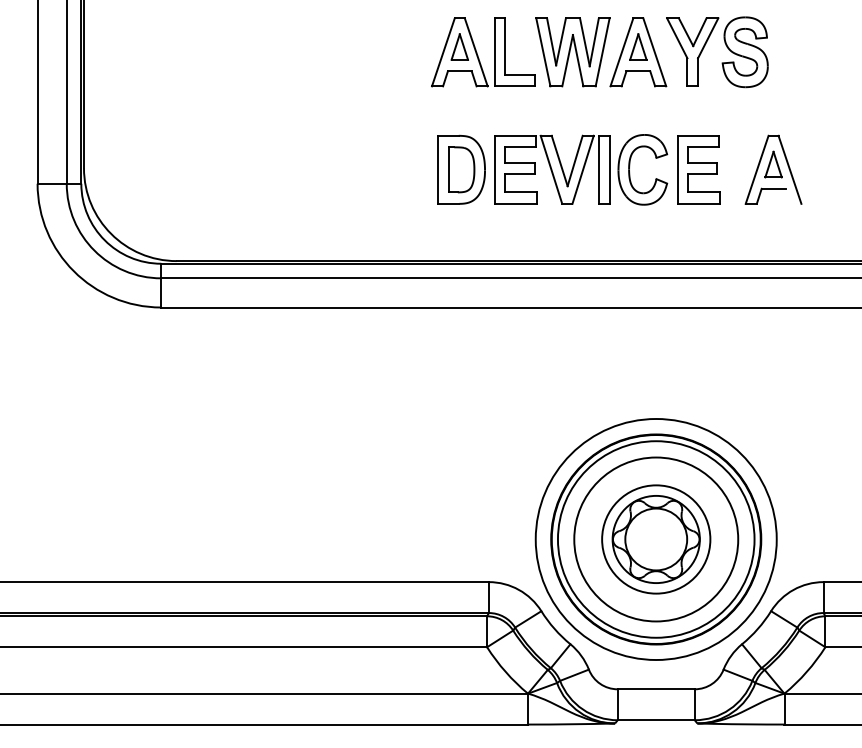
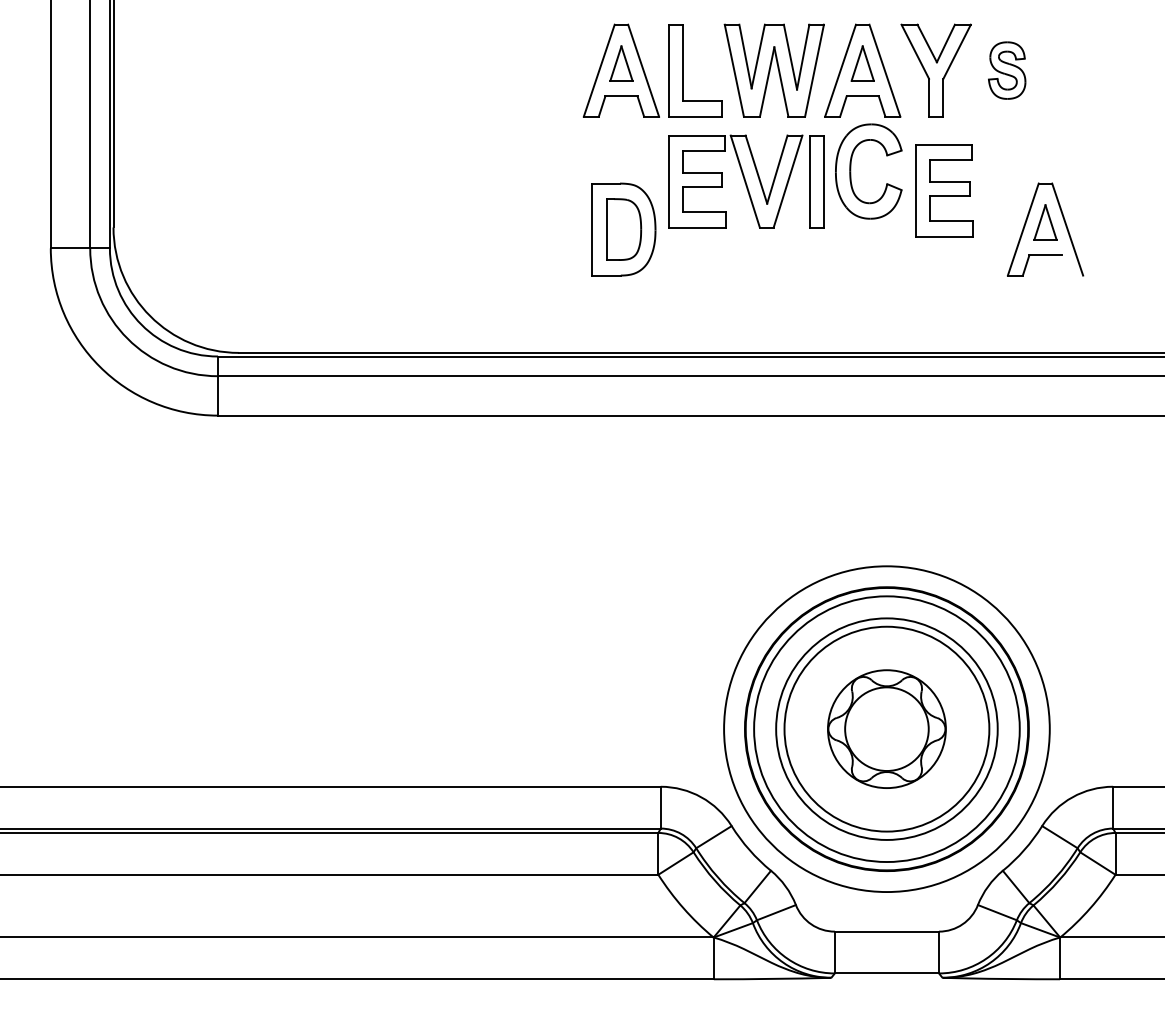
part: (744, 52) -> (1006, 70), size x0.6
part: (552, 169) -> (746, 181), moved
part: (630, 169) -> (851, 171), moved
part: (698, 169) -> (944, 190), moved
circle: (655, 539) -> (886, 729), size x1.4

